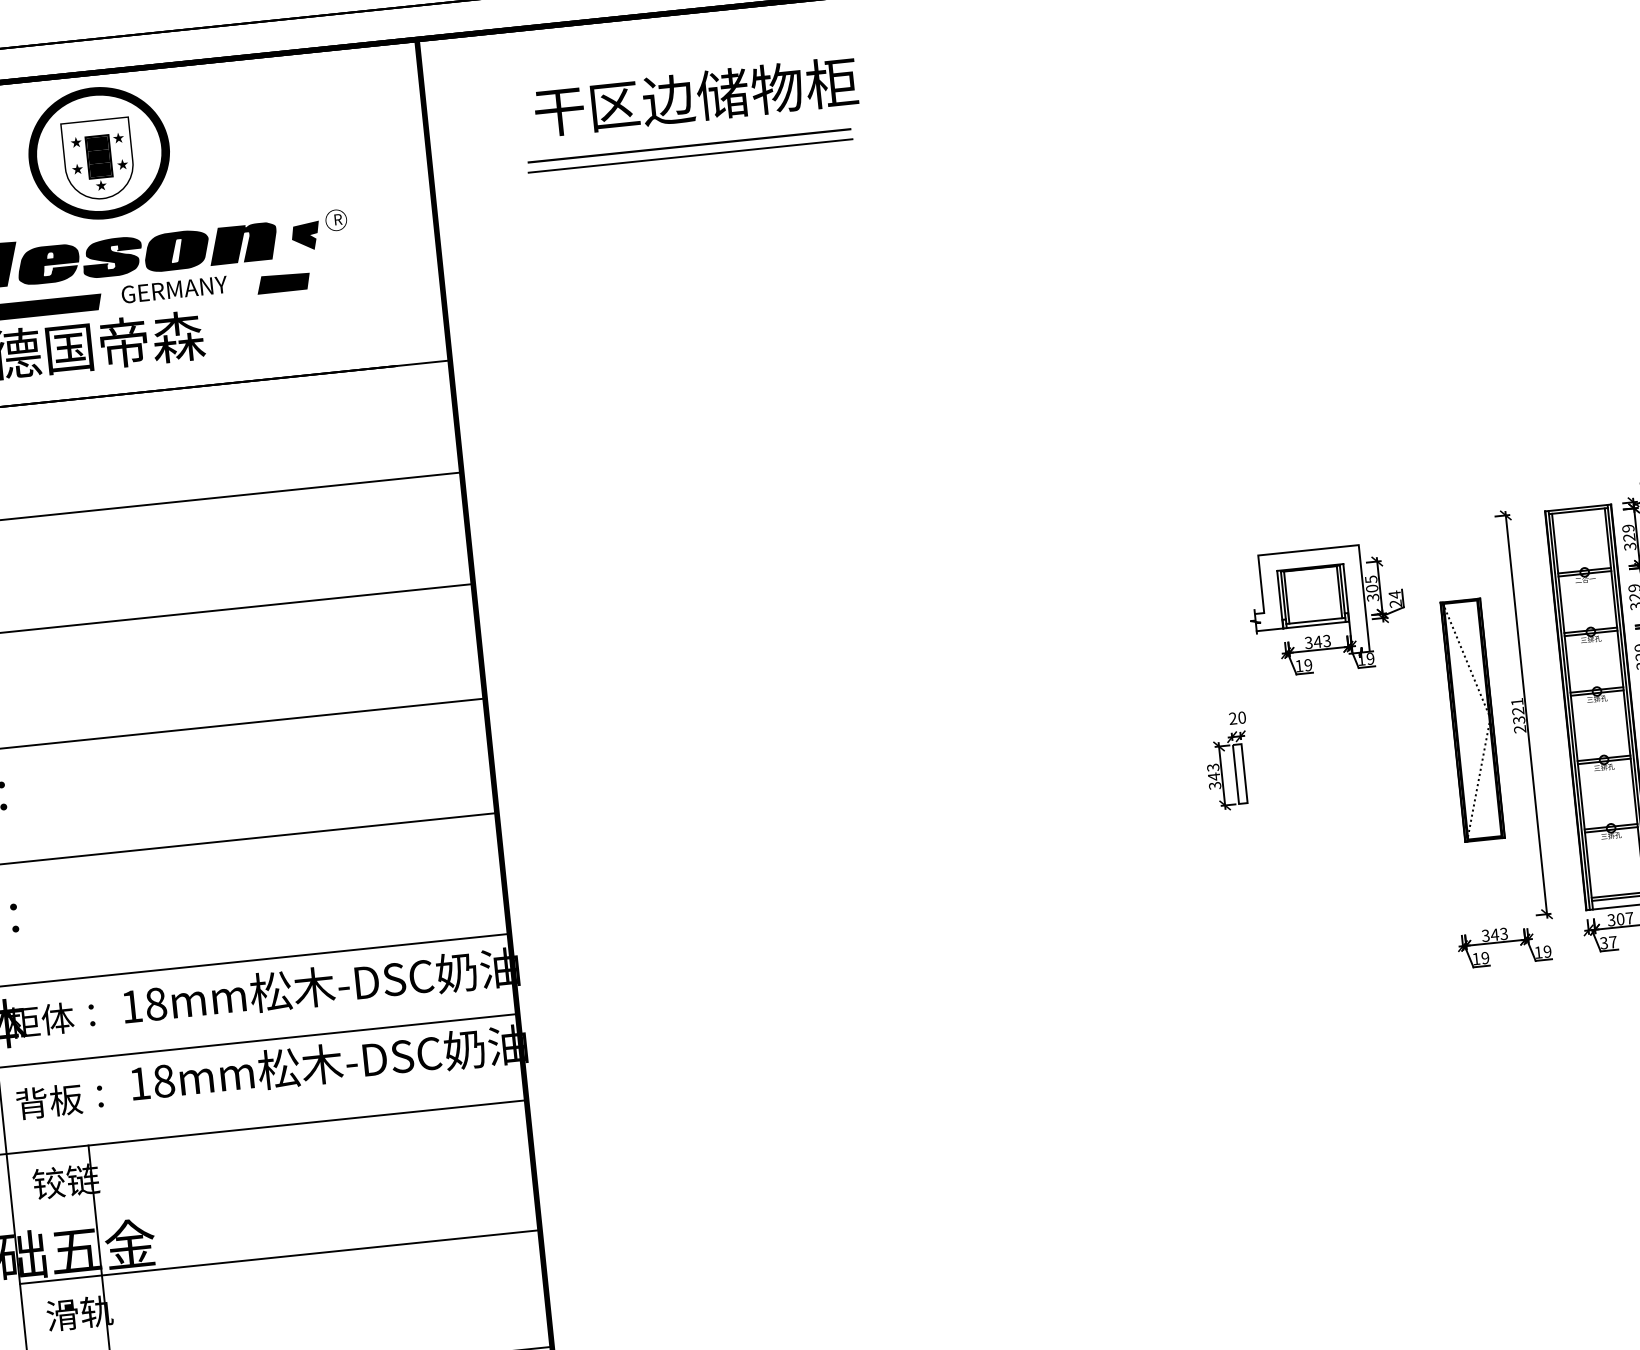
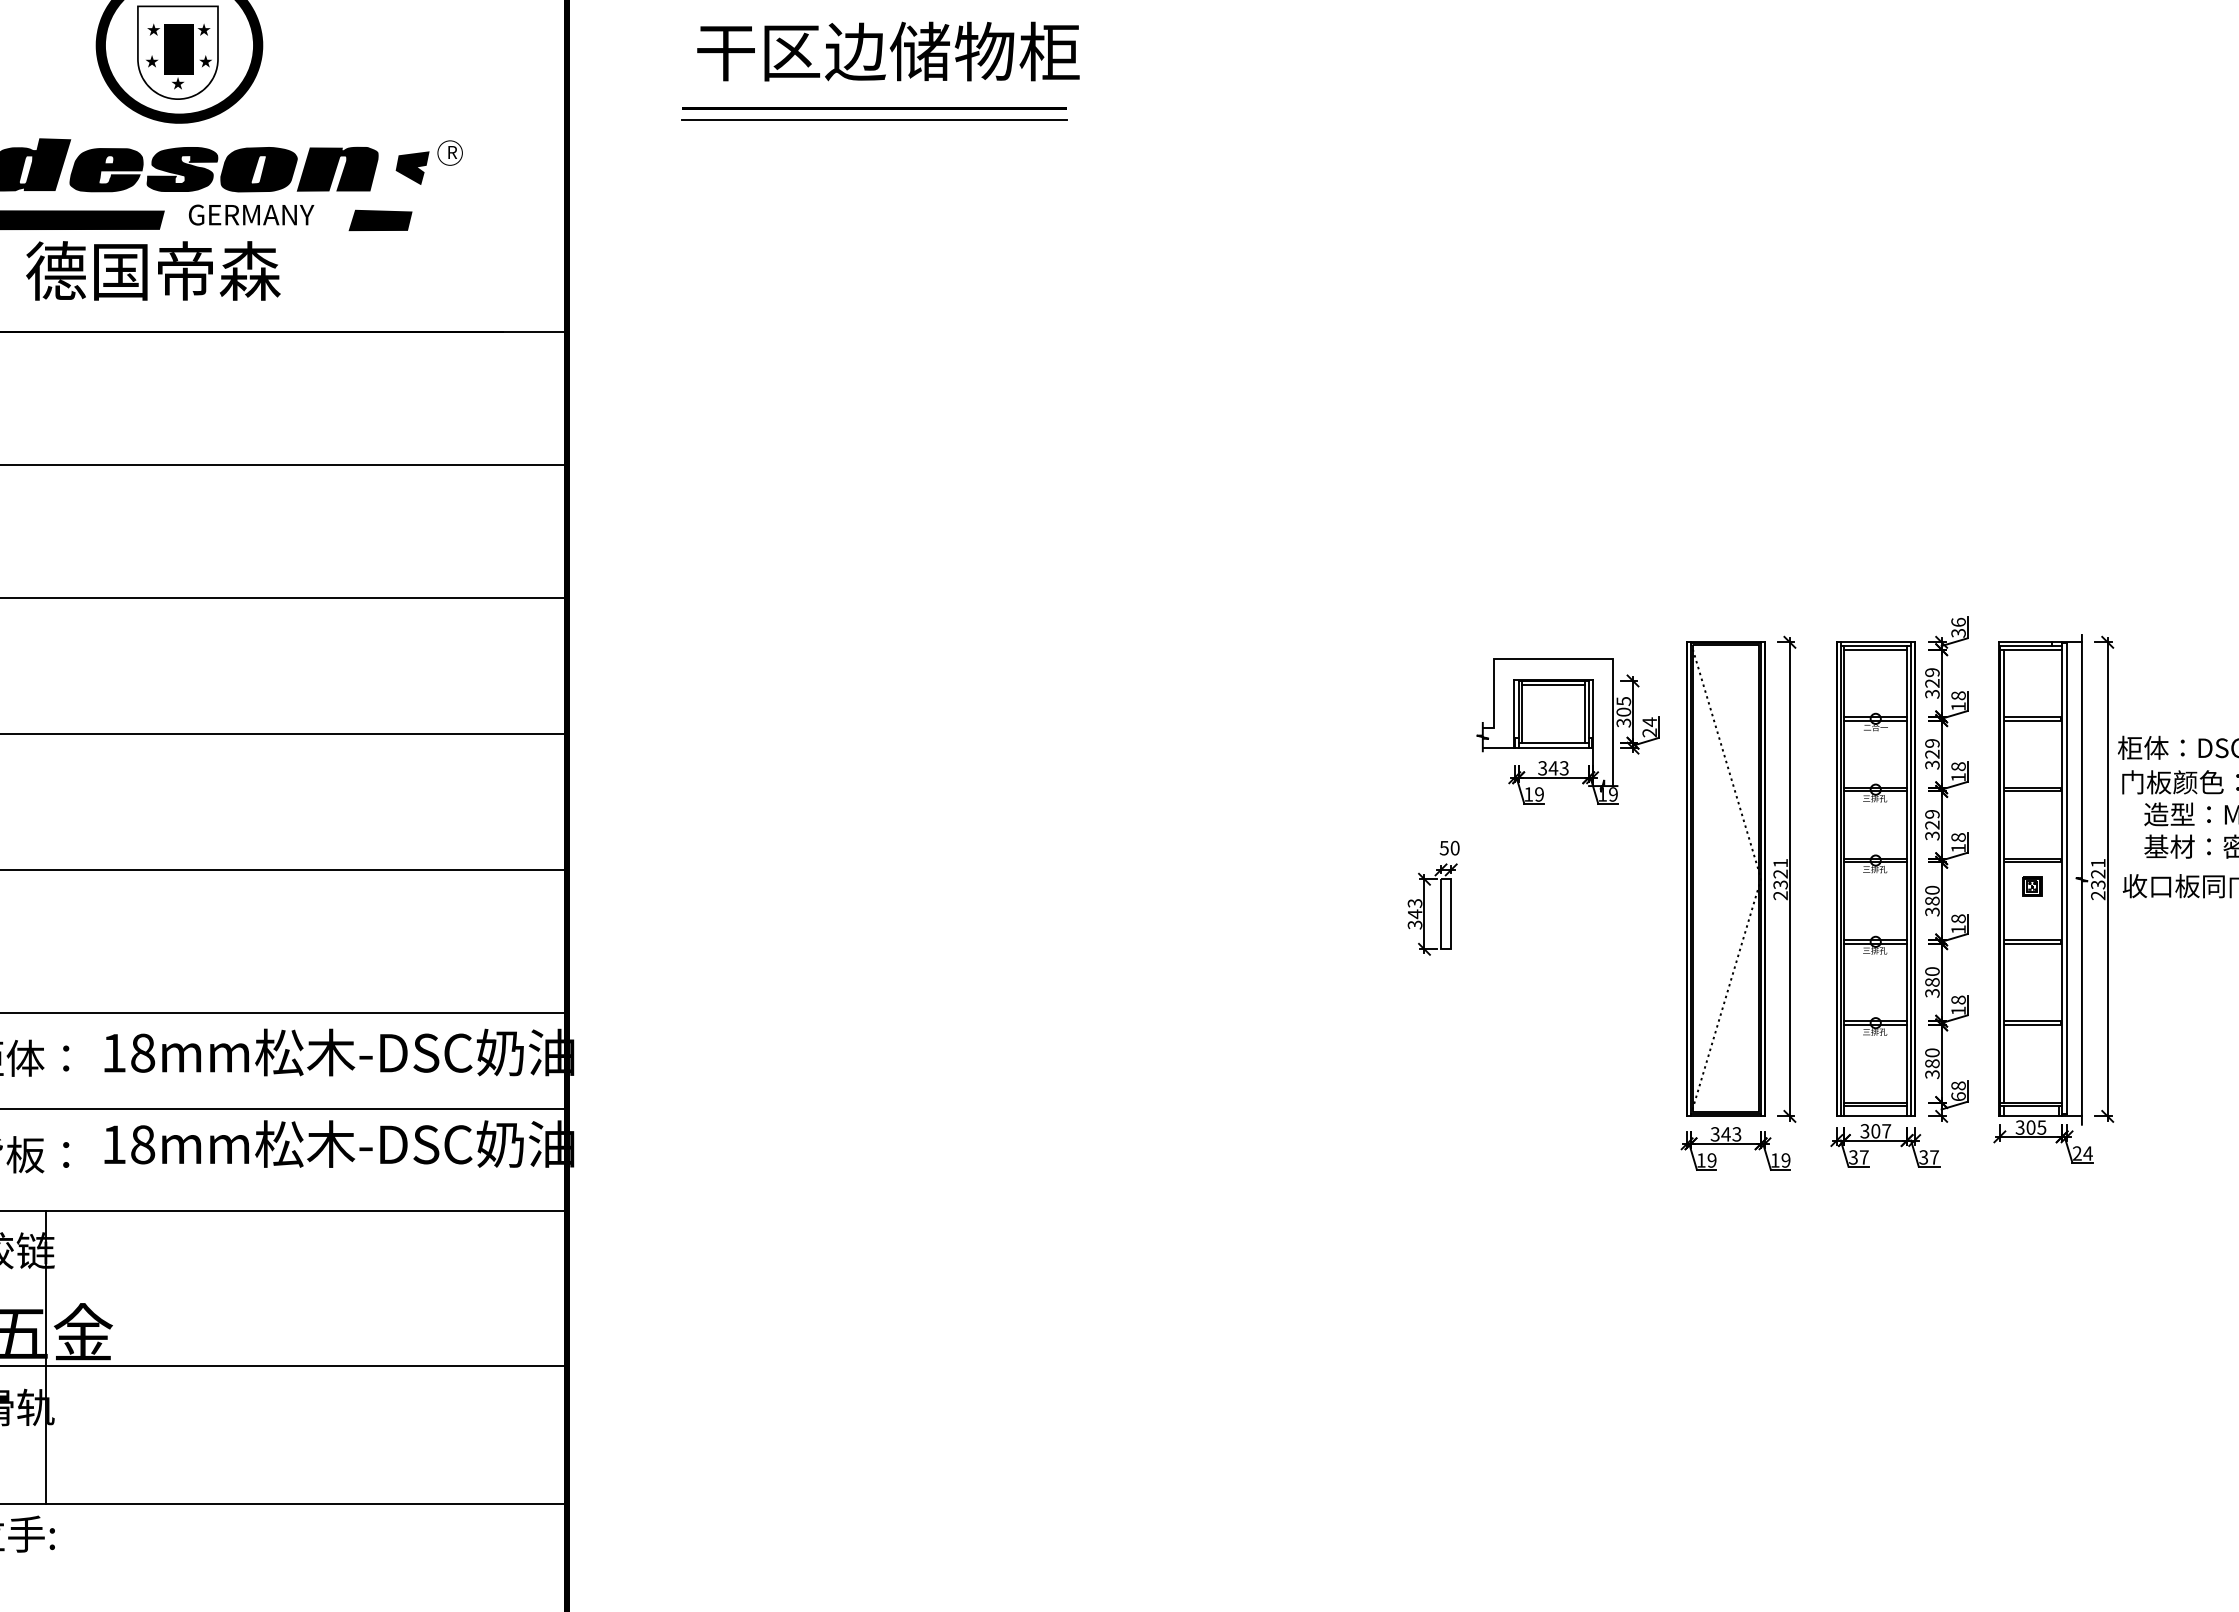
line: (1578, 514) -> (1875, 649), added
line: (1310, 572) -> (1553, 685), added
text: (1232, 718) -> (1443, 847), 20 -> 50
part: (1472, 719) -> (1725, 878), size x1.67

